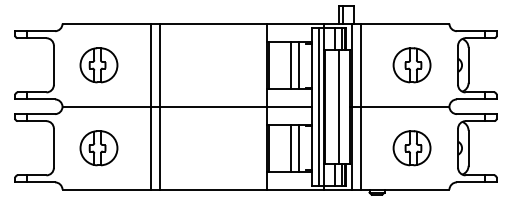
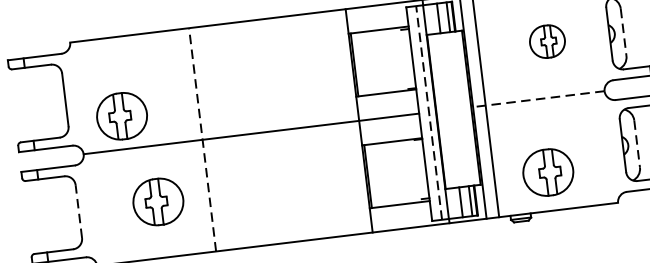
line: (290, 64) -> (383, 60), removed
line: (298, 64) -> (394, 58), removed
part: (98, 65) -> (121, 116), moved
part: (411, 65) -> (546, 41), size x0.7
line: (468, 65) -> (623, 32), solid -> dashed
line: (150, 106) -> (202, 139), solid -> dashed
line: (160, 106) -> (215, 138), removed
line: (319, 106) -> (429, 112), solid -> dashed
line: (338, 106) -> (455, 109), removed
line: (399, 106) -> (537, 99), solid -> dashed
line: (290, 147) -> (397, 172), removed
line: (298, 147) -> (408, 170), removed
line: (53, 148) -> (78, 211), solid -> dashed
part: (98, 148) -> (157, 202), moved
part: (411, 148) -> (547, 172), moved
line: (468, 148) -> (637, 144), solid -> dashed

